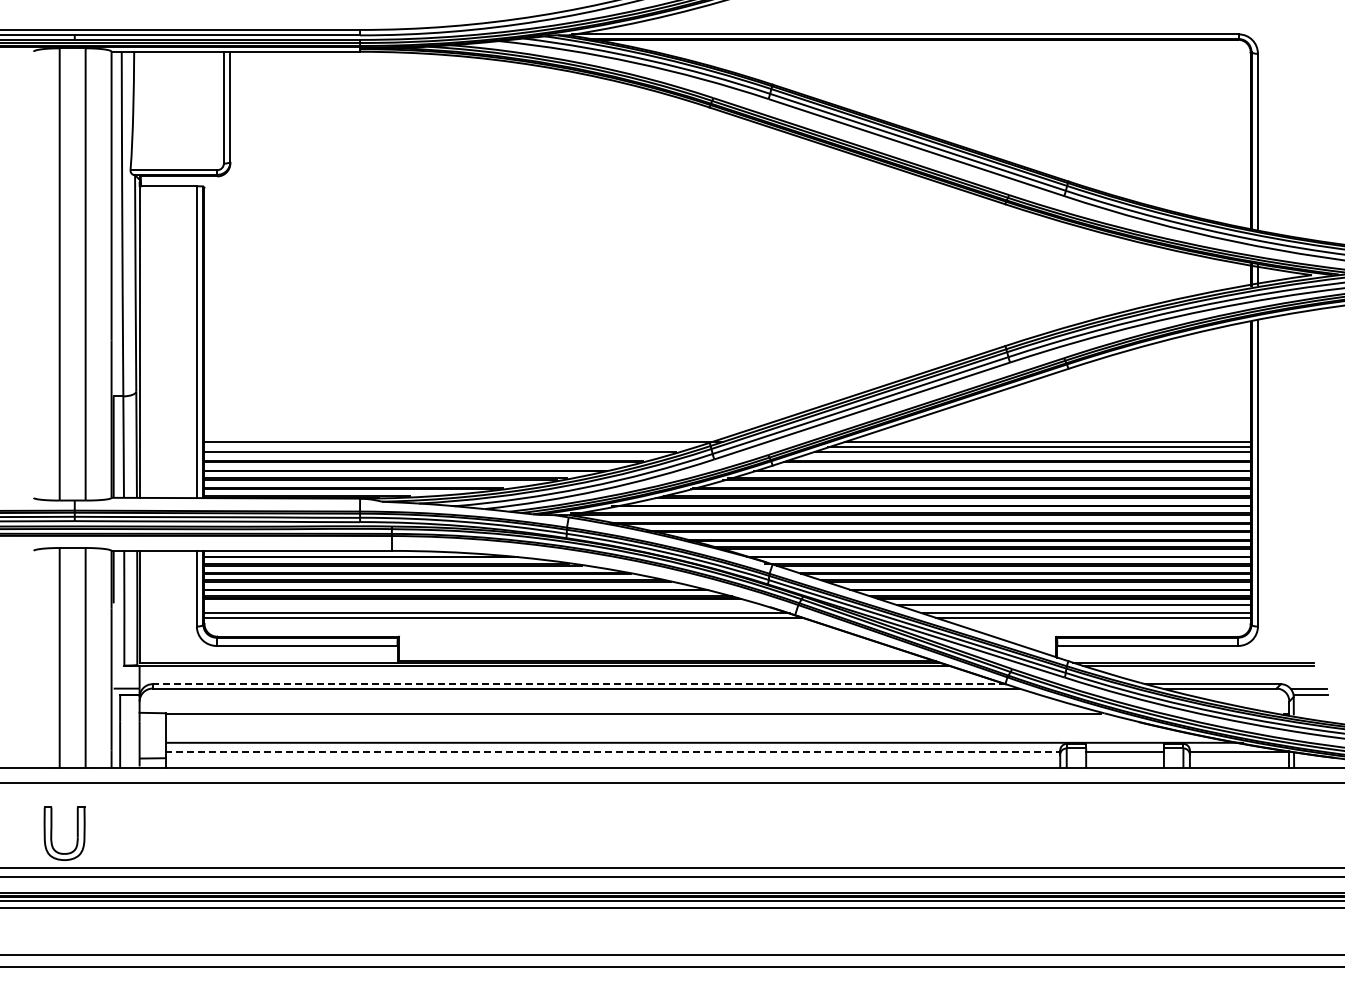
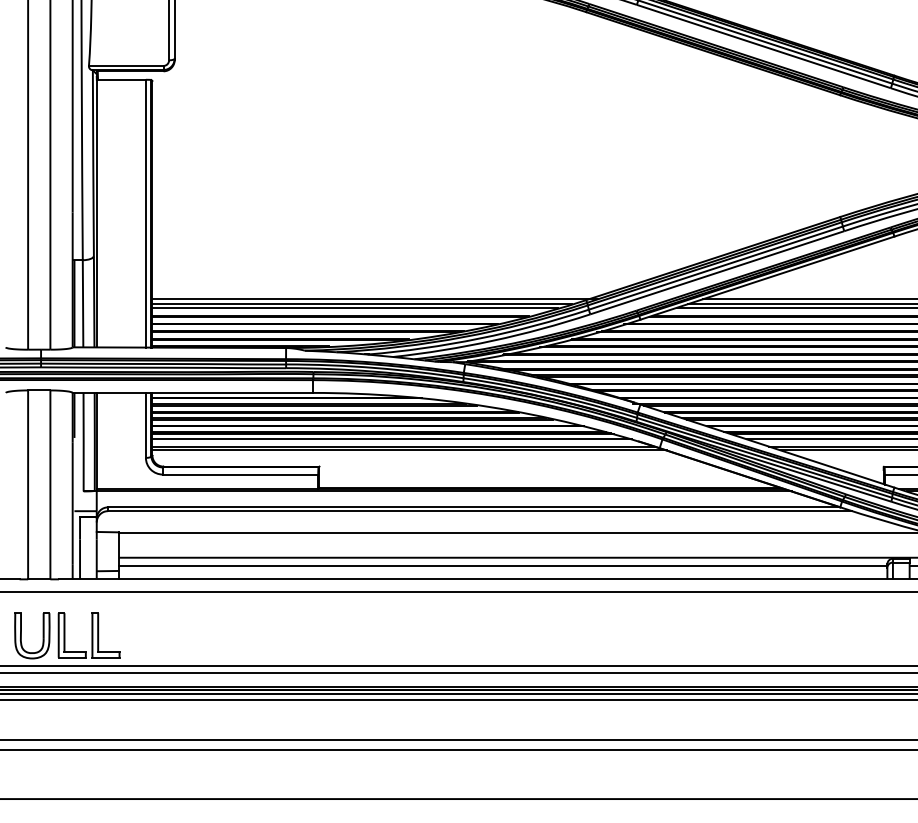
line: (448, 447) -> (362, 304), added
line: (483, 605) -> (392, 439), added
line: (578, 684) -> (473, 507), dashed -> solid
line: (613, 752) -> (503, 566), dashed -> solid
part: (130, 832) -> (88, 634), added

